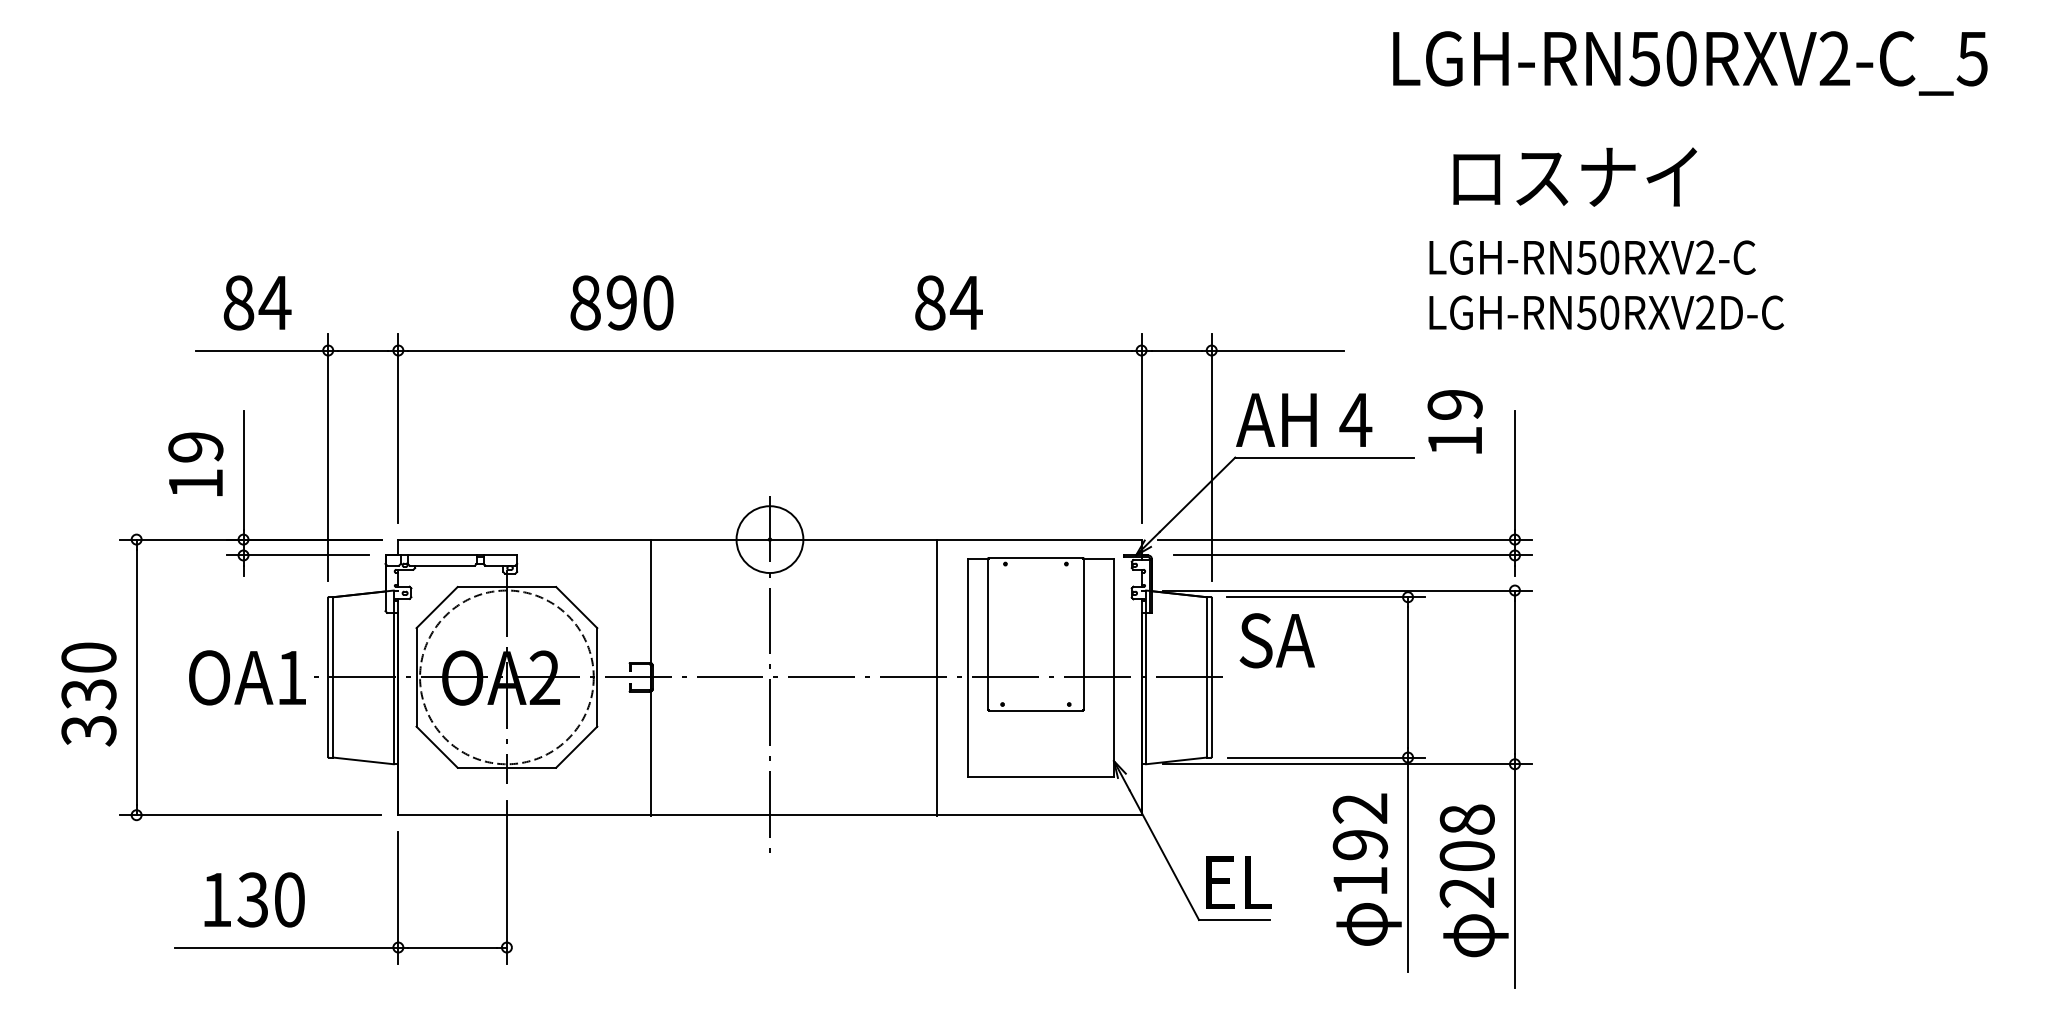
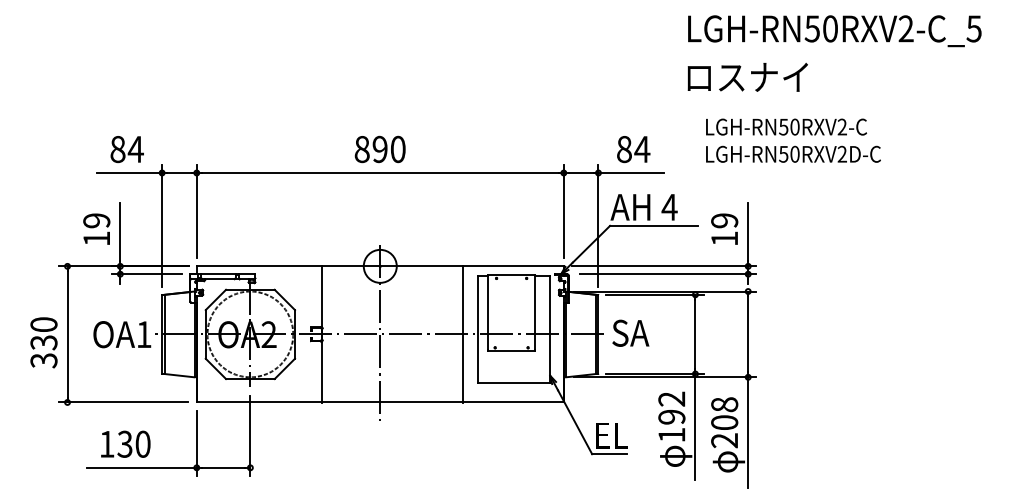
text: (1574, 175) -> (747, 76), moved
text: (620, 302) -> (379, 149), moved
text: (948, 302) -> (633, 149), moved
text: (1454, 420) -> (724, 228), moved
text: (1276, 639) -> (630, 332), moved

